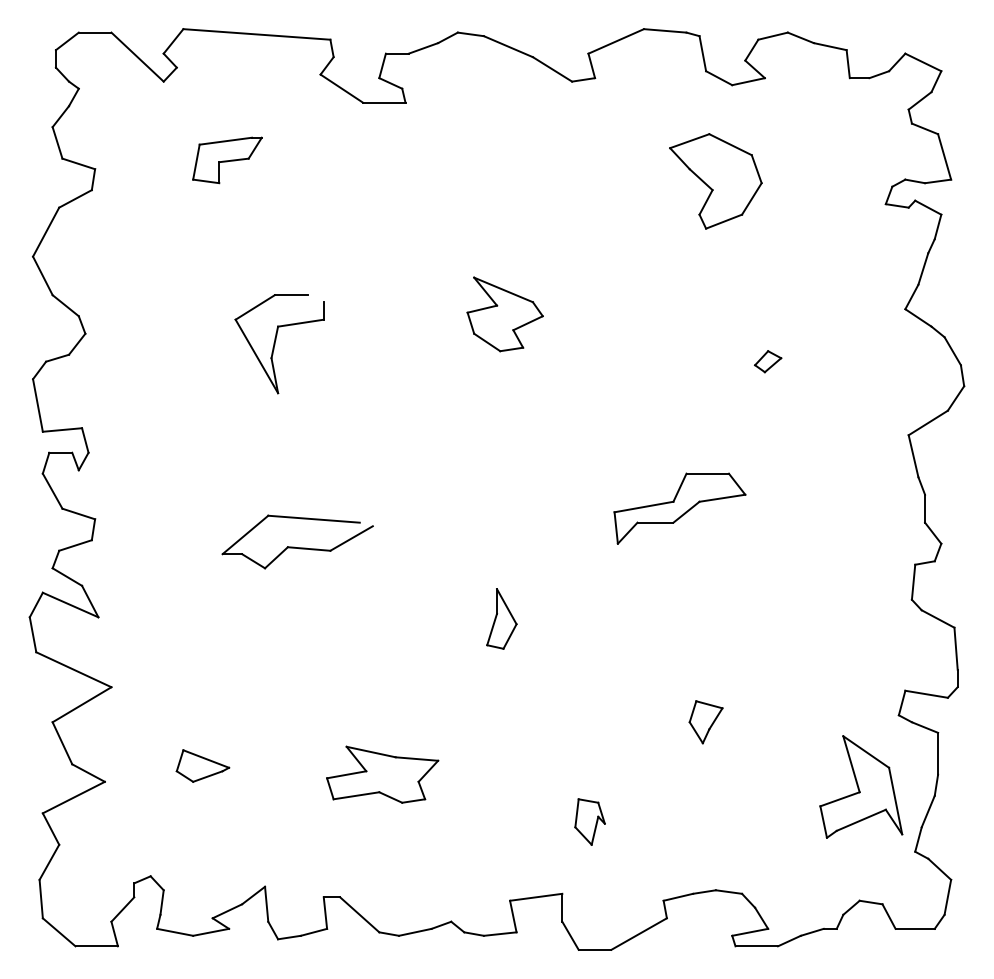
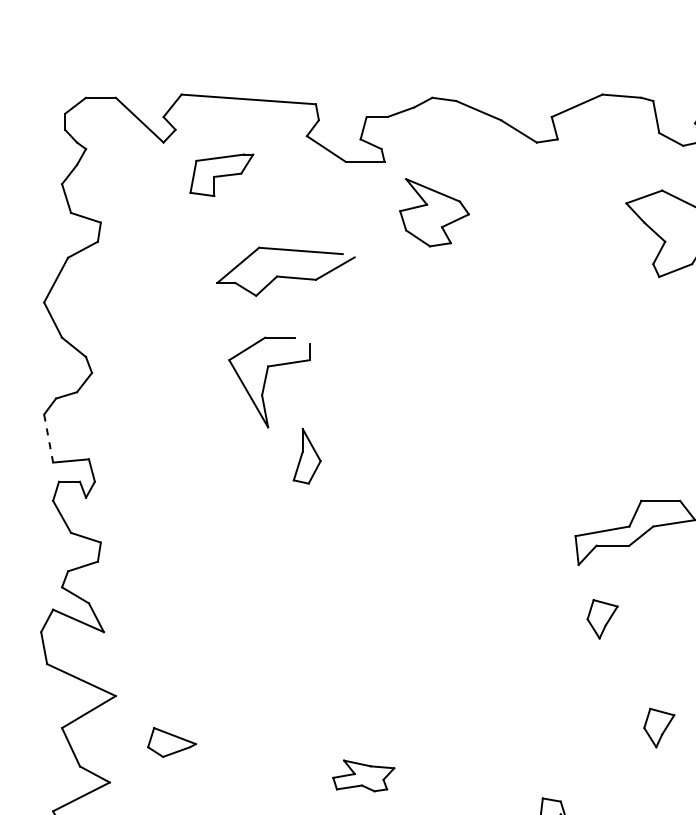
part: (227, 160) -> (221, 175), moved
part: (504, 314) -> (433, 212), moved
line: (37, 405) -> (48, 438), solid -> dashed
part: (297, 541) -> (285, 271), moved
part: (643, 603) -> (602, 619), added
part: (501, 618) -> (306, 455), moved
part: (202, 765) -> (171, 741), moved
part: (382, 774) -> (363, 775), size x0.6

